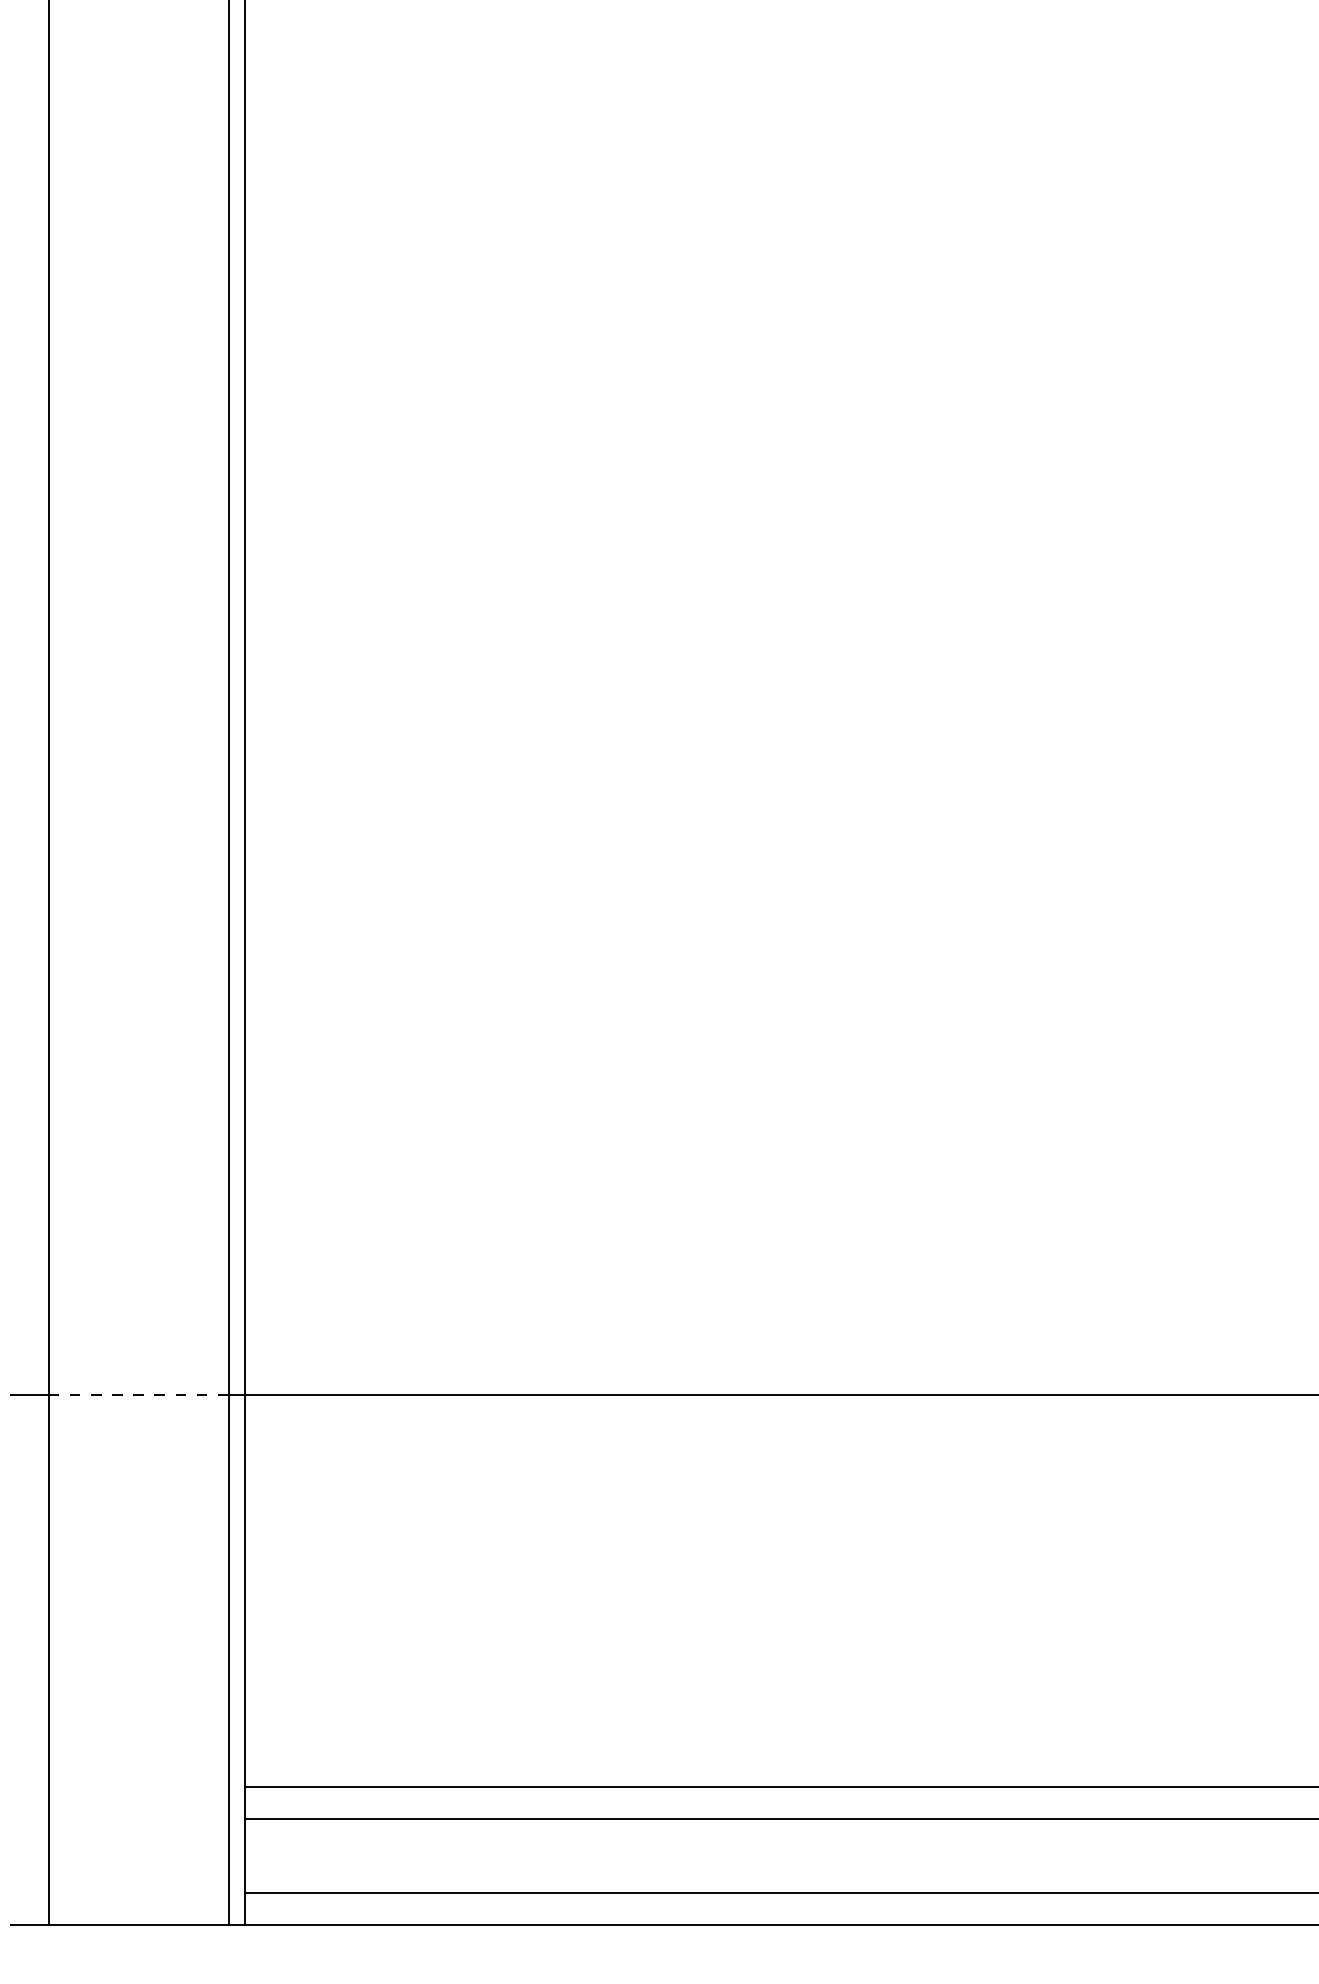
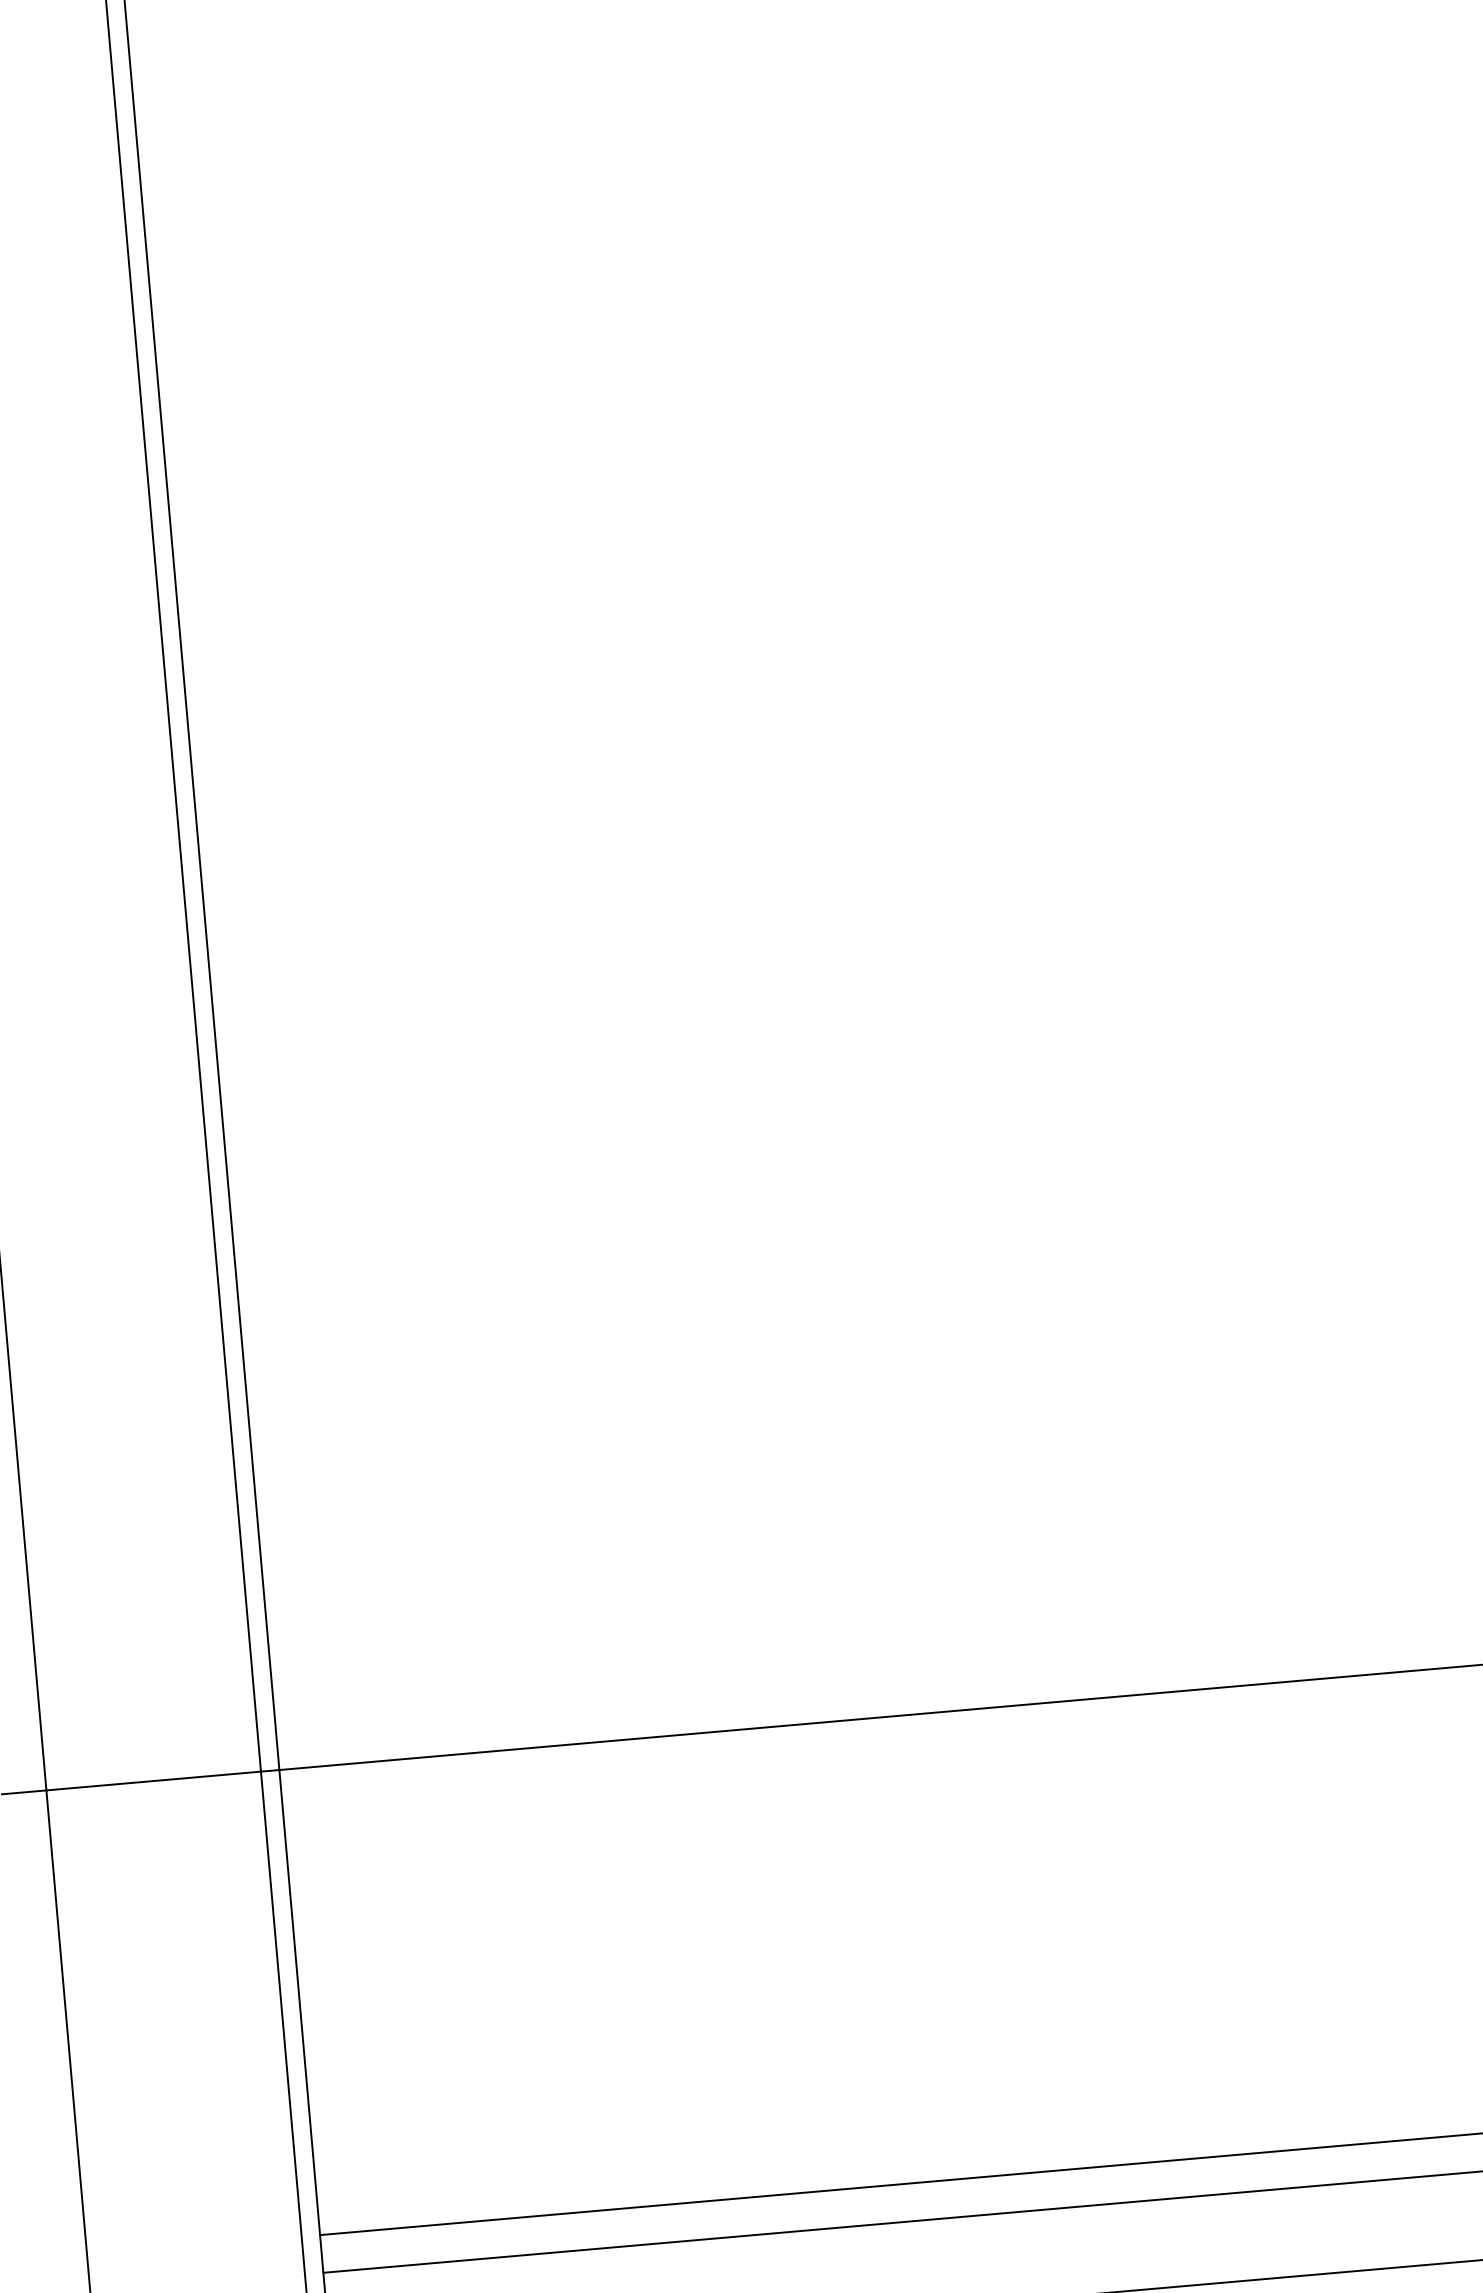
line: (139, 1395) -> (154, 1781), dashed -> solid

